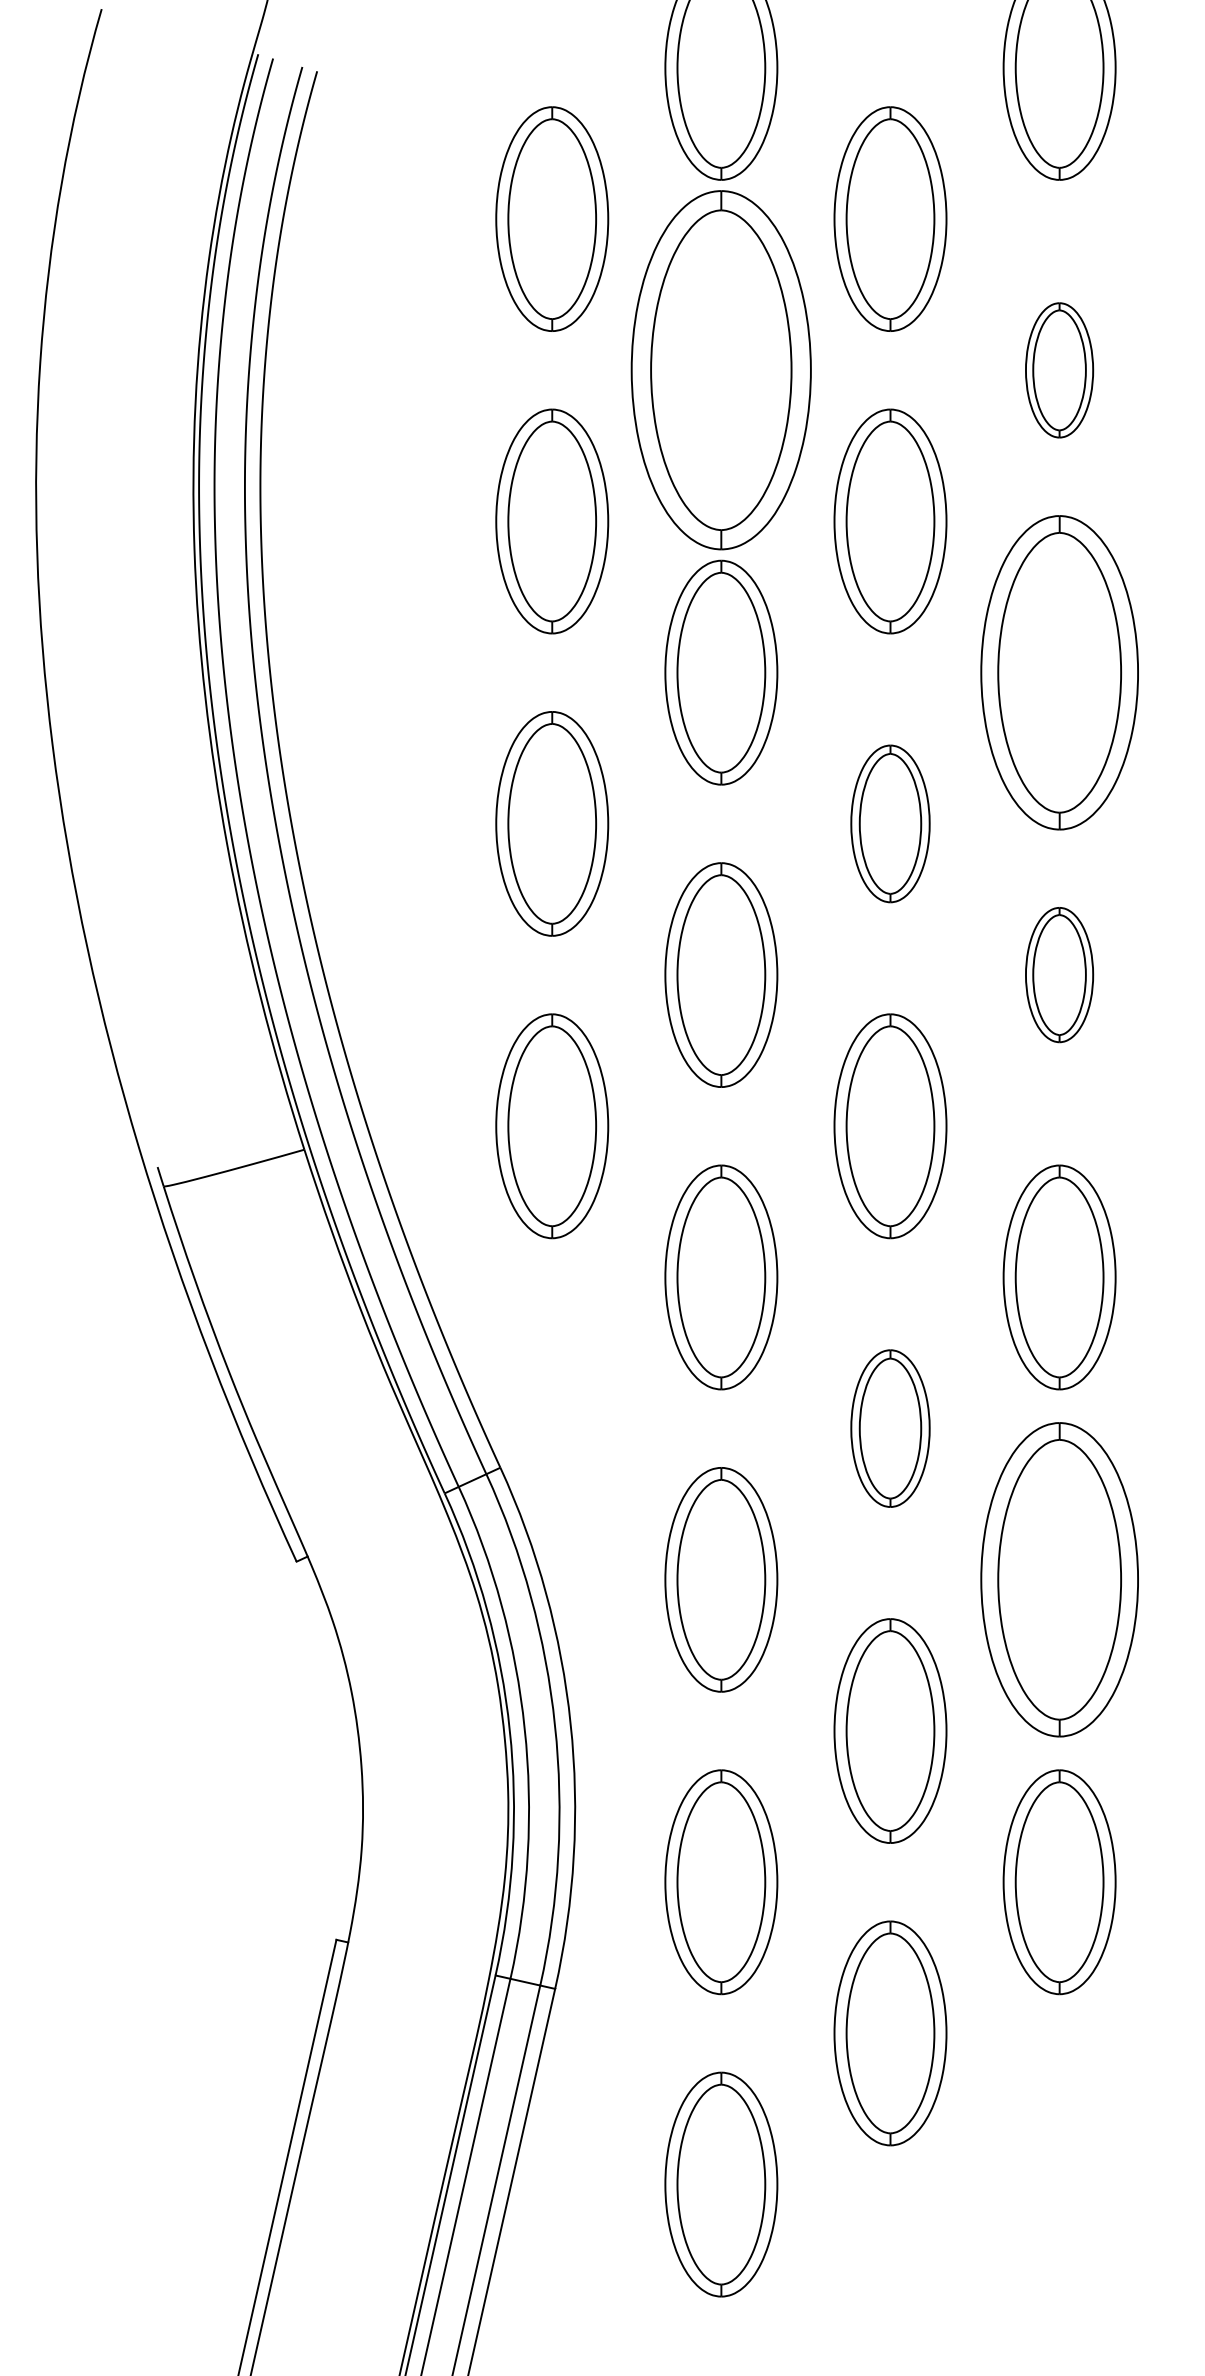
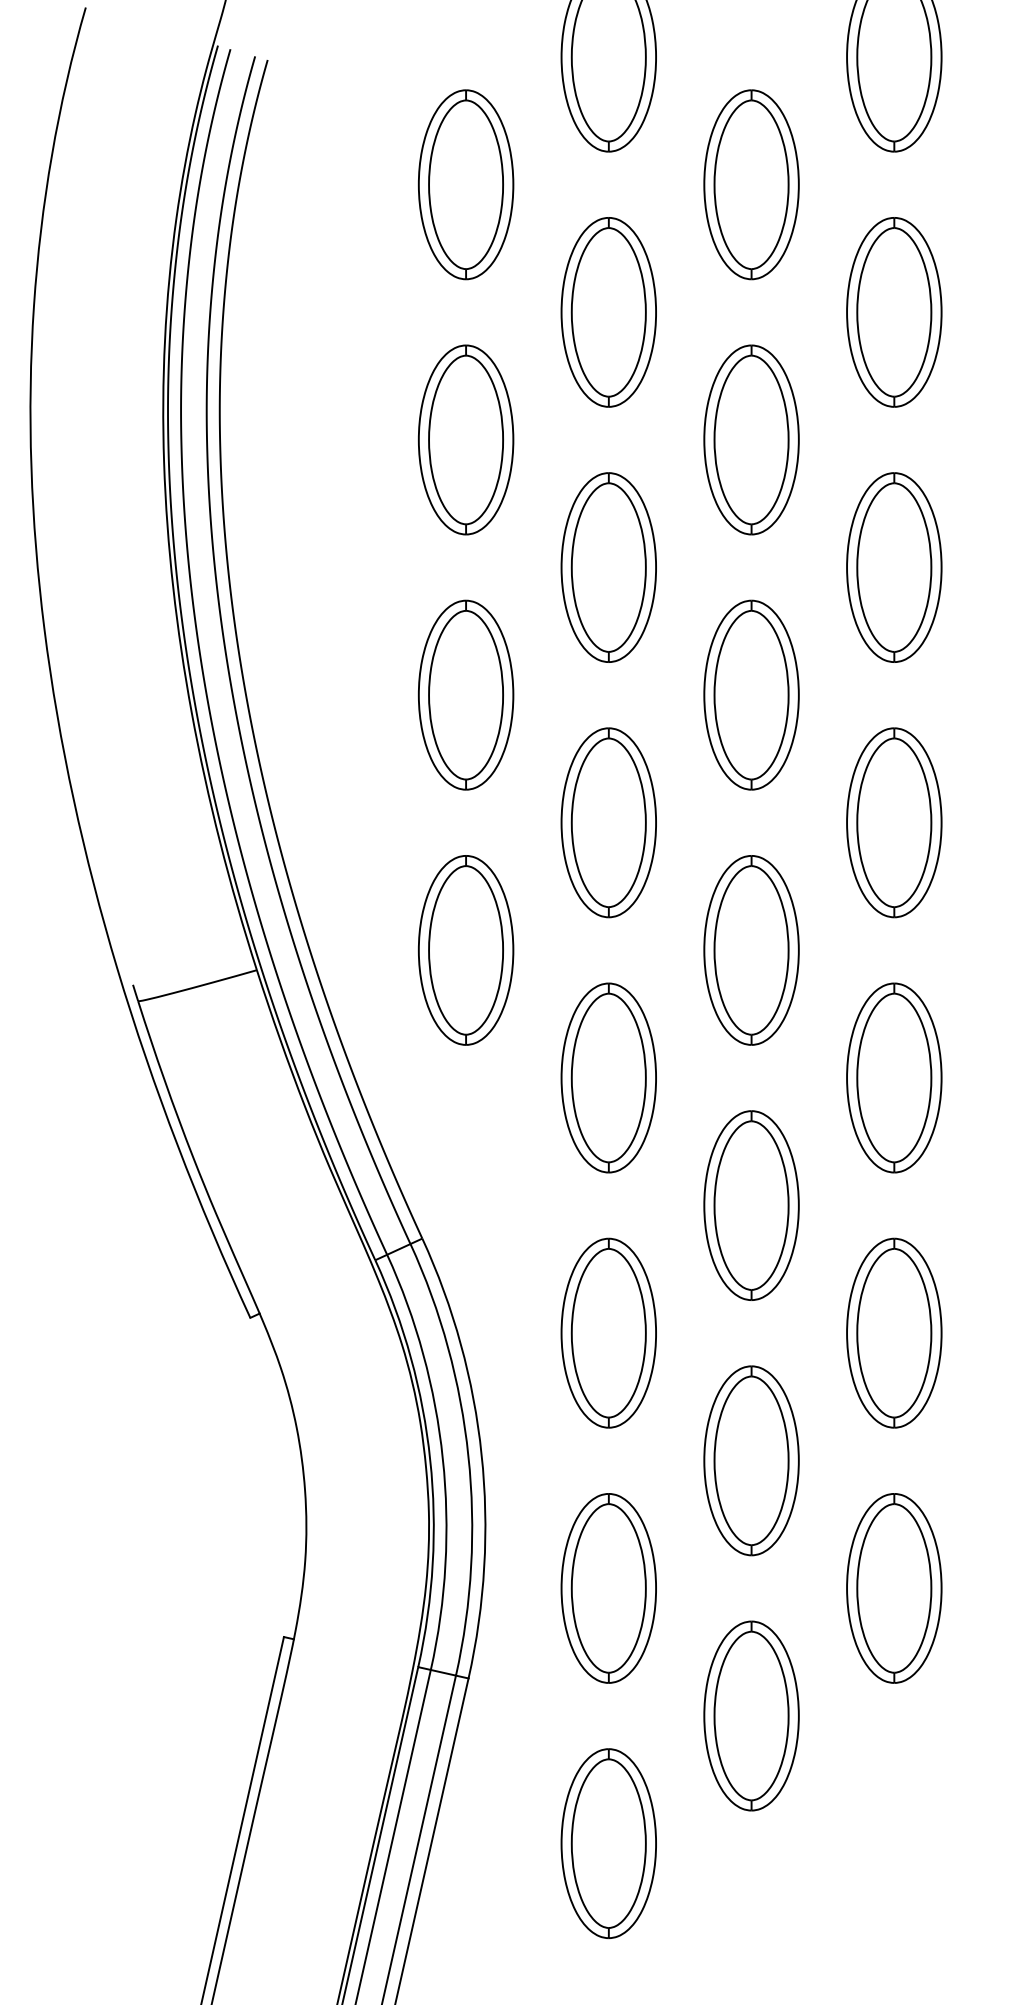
part: (721, 370) -> (608, 312), size x0.62
part: (1059, 370) -> (894, 312), size x1.67
part: (1059, 672) -> (894, 567), size x0.71
part: (890, 823) -> (751, 694), size x1.43
part: (1059, 974) -> (894, 822), size x1.67
part: (890, 1428) -> (751, 1205), size x1.43
part: (1059, 1579) -> (894, 1332), size x0.71

